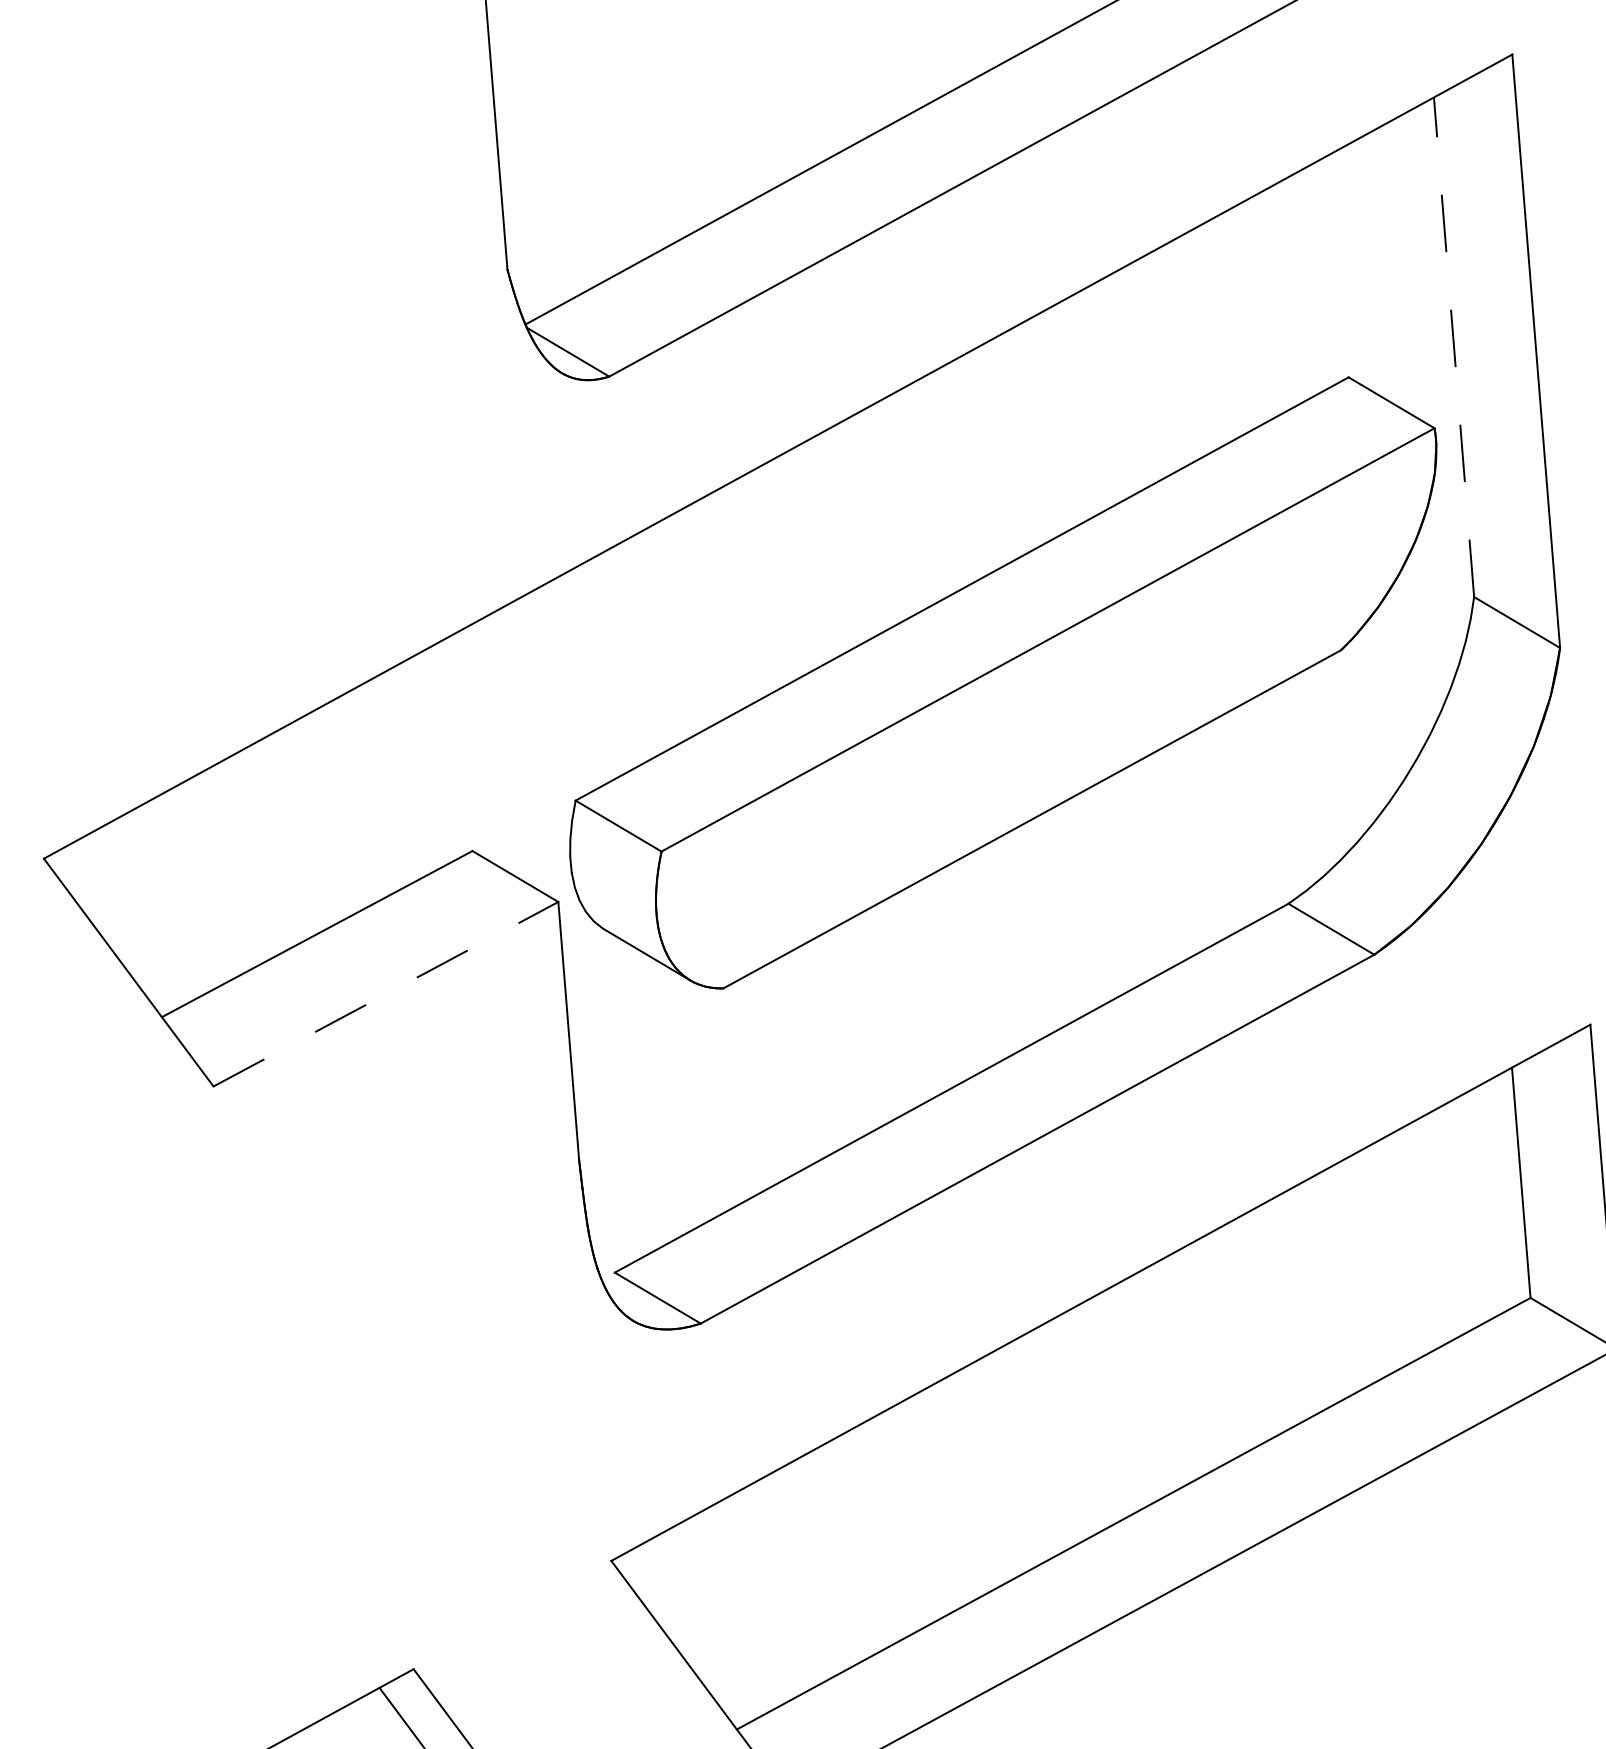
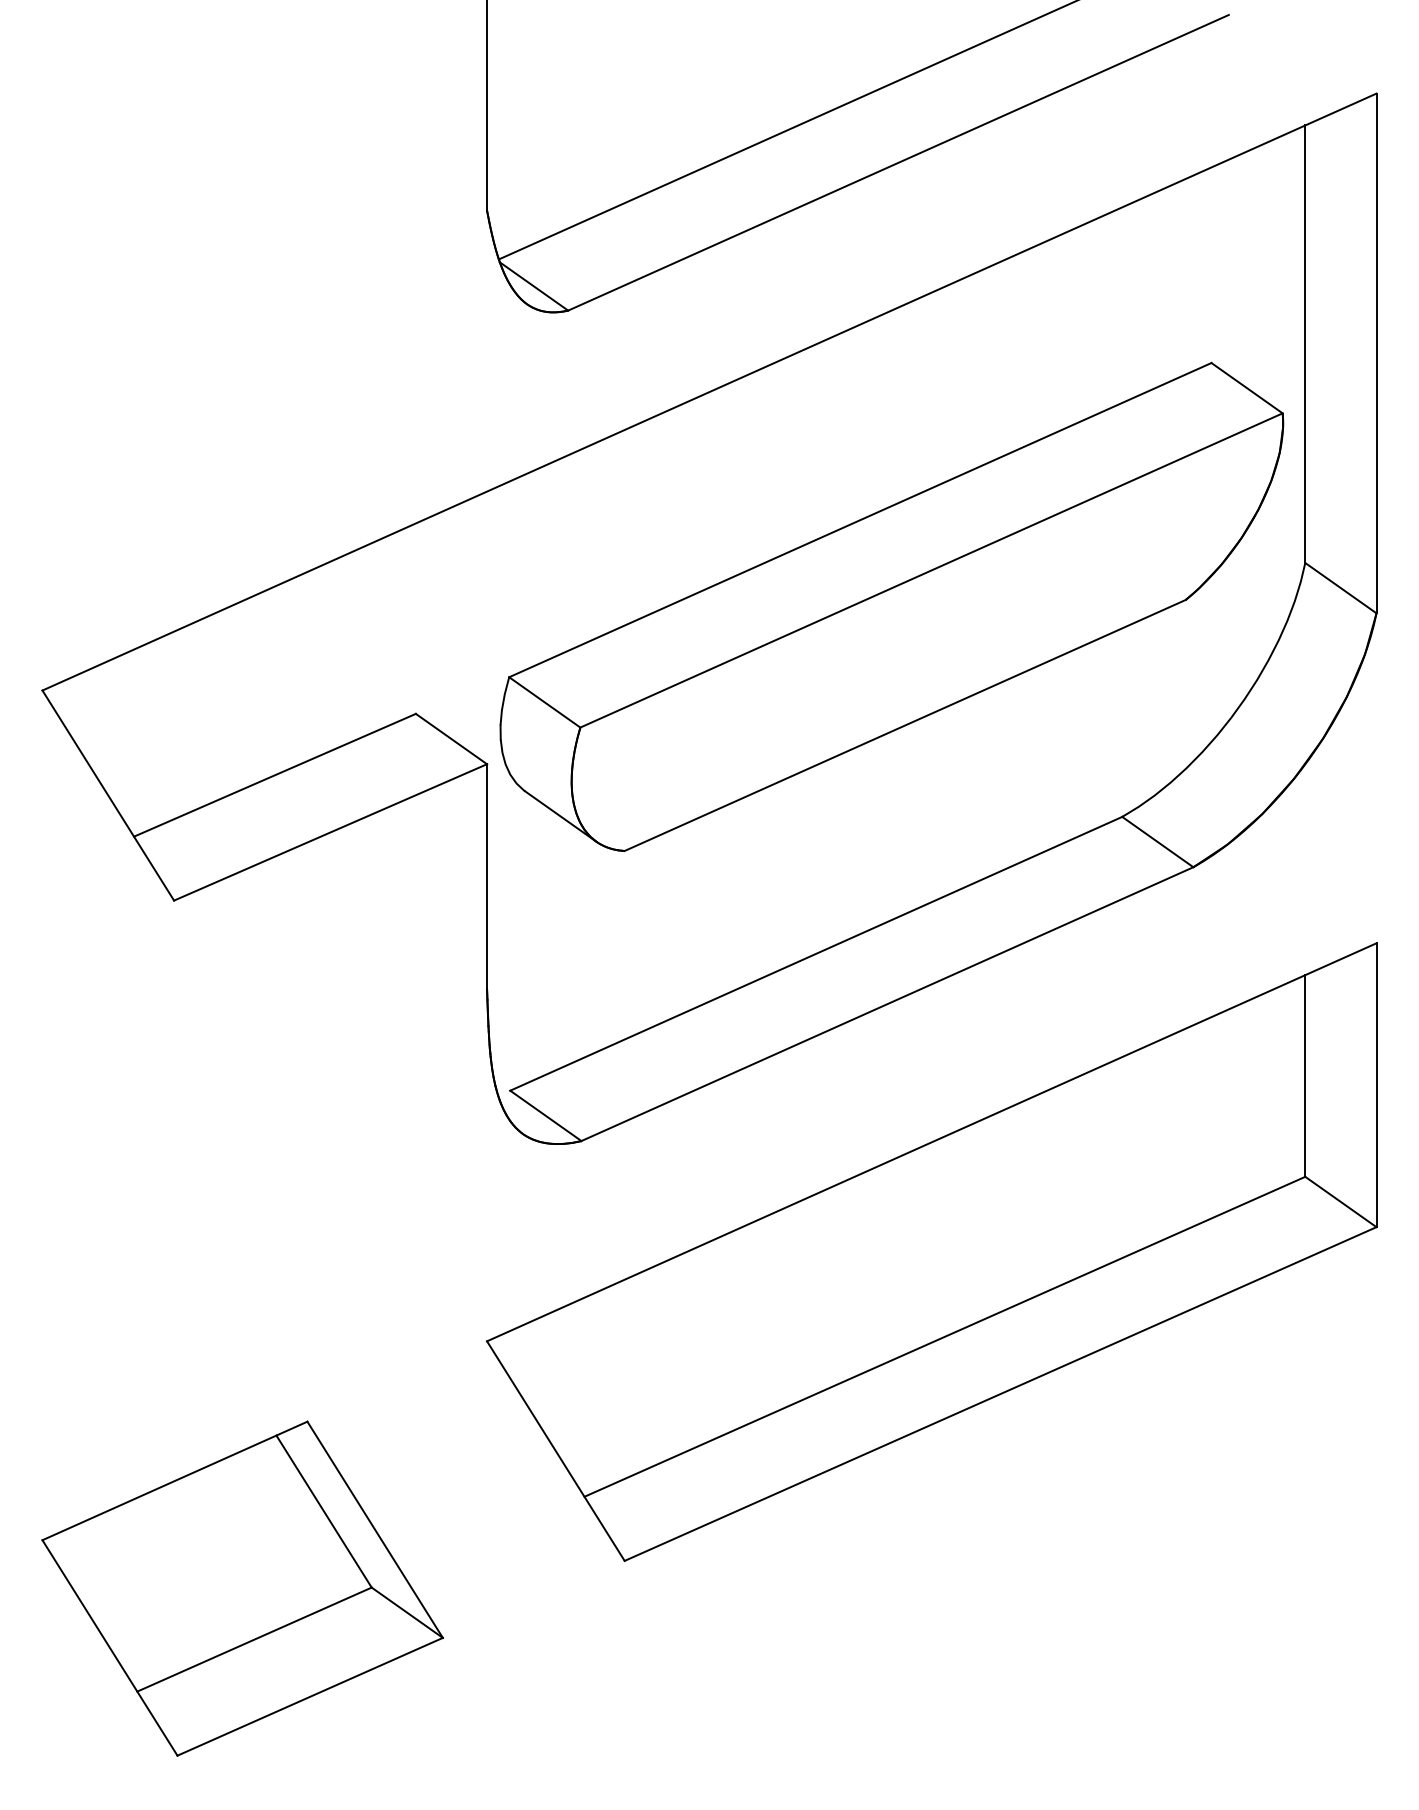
line: (1454, 347) -> (1305, 344), dashed -> solid
line: (385, 994) -> (330, 832), dashed -> solid

